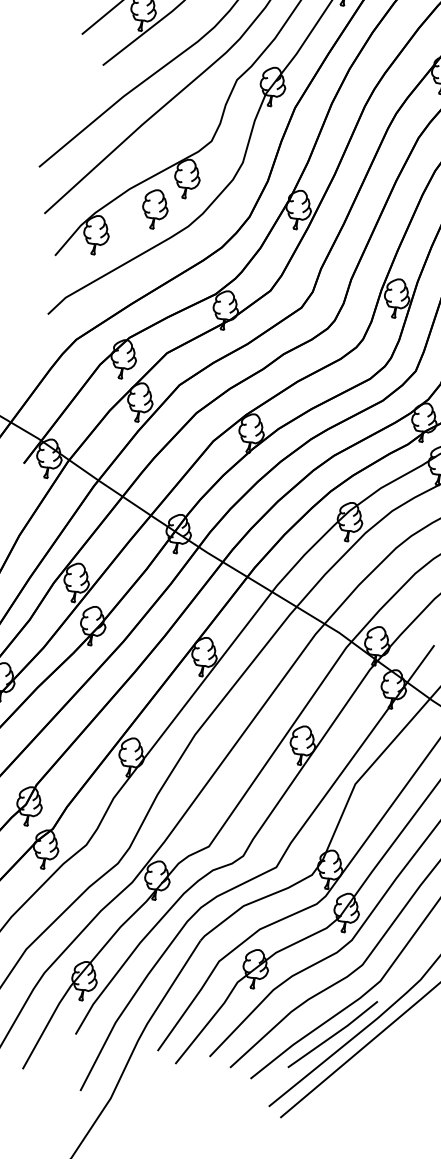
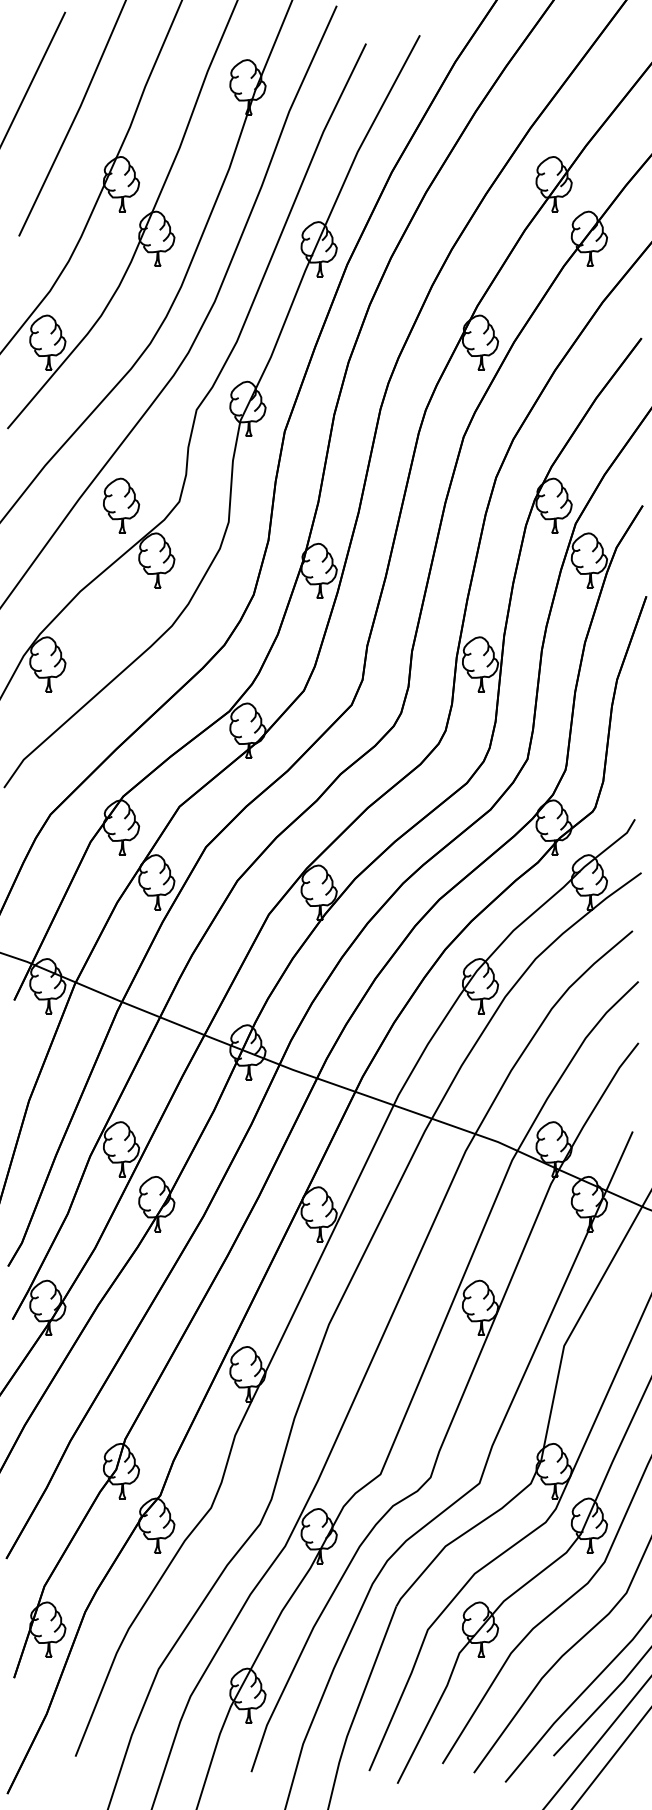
part: (155, 209) -> (121, 505), moved

